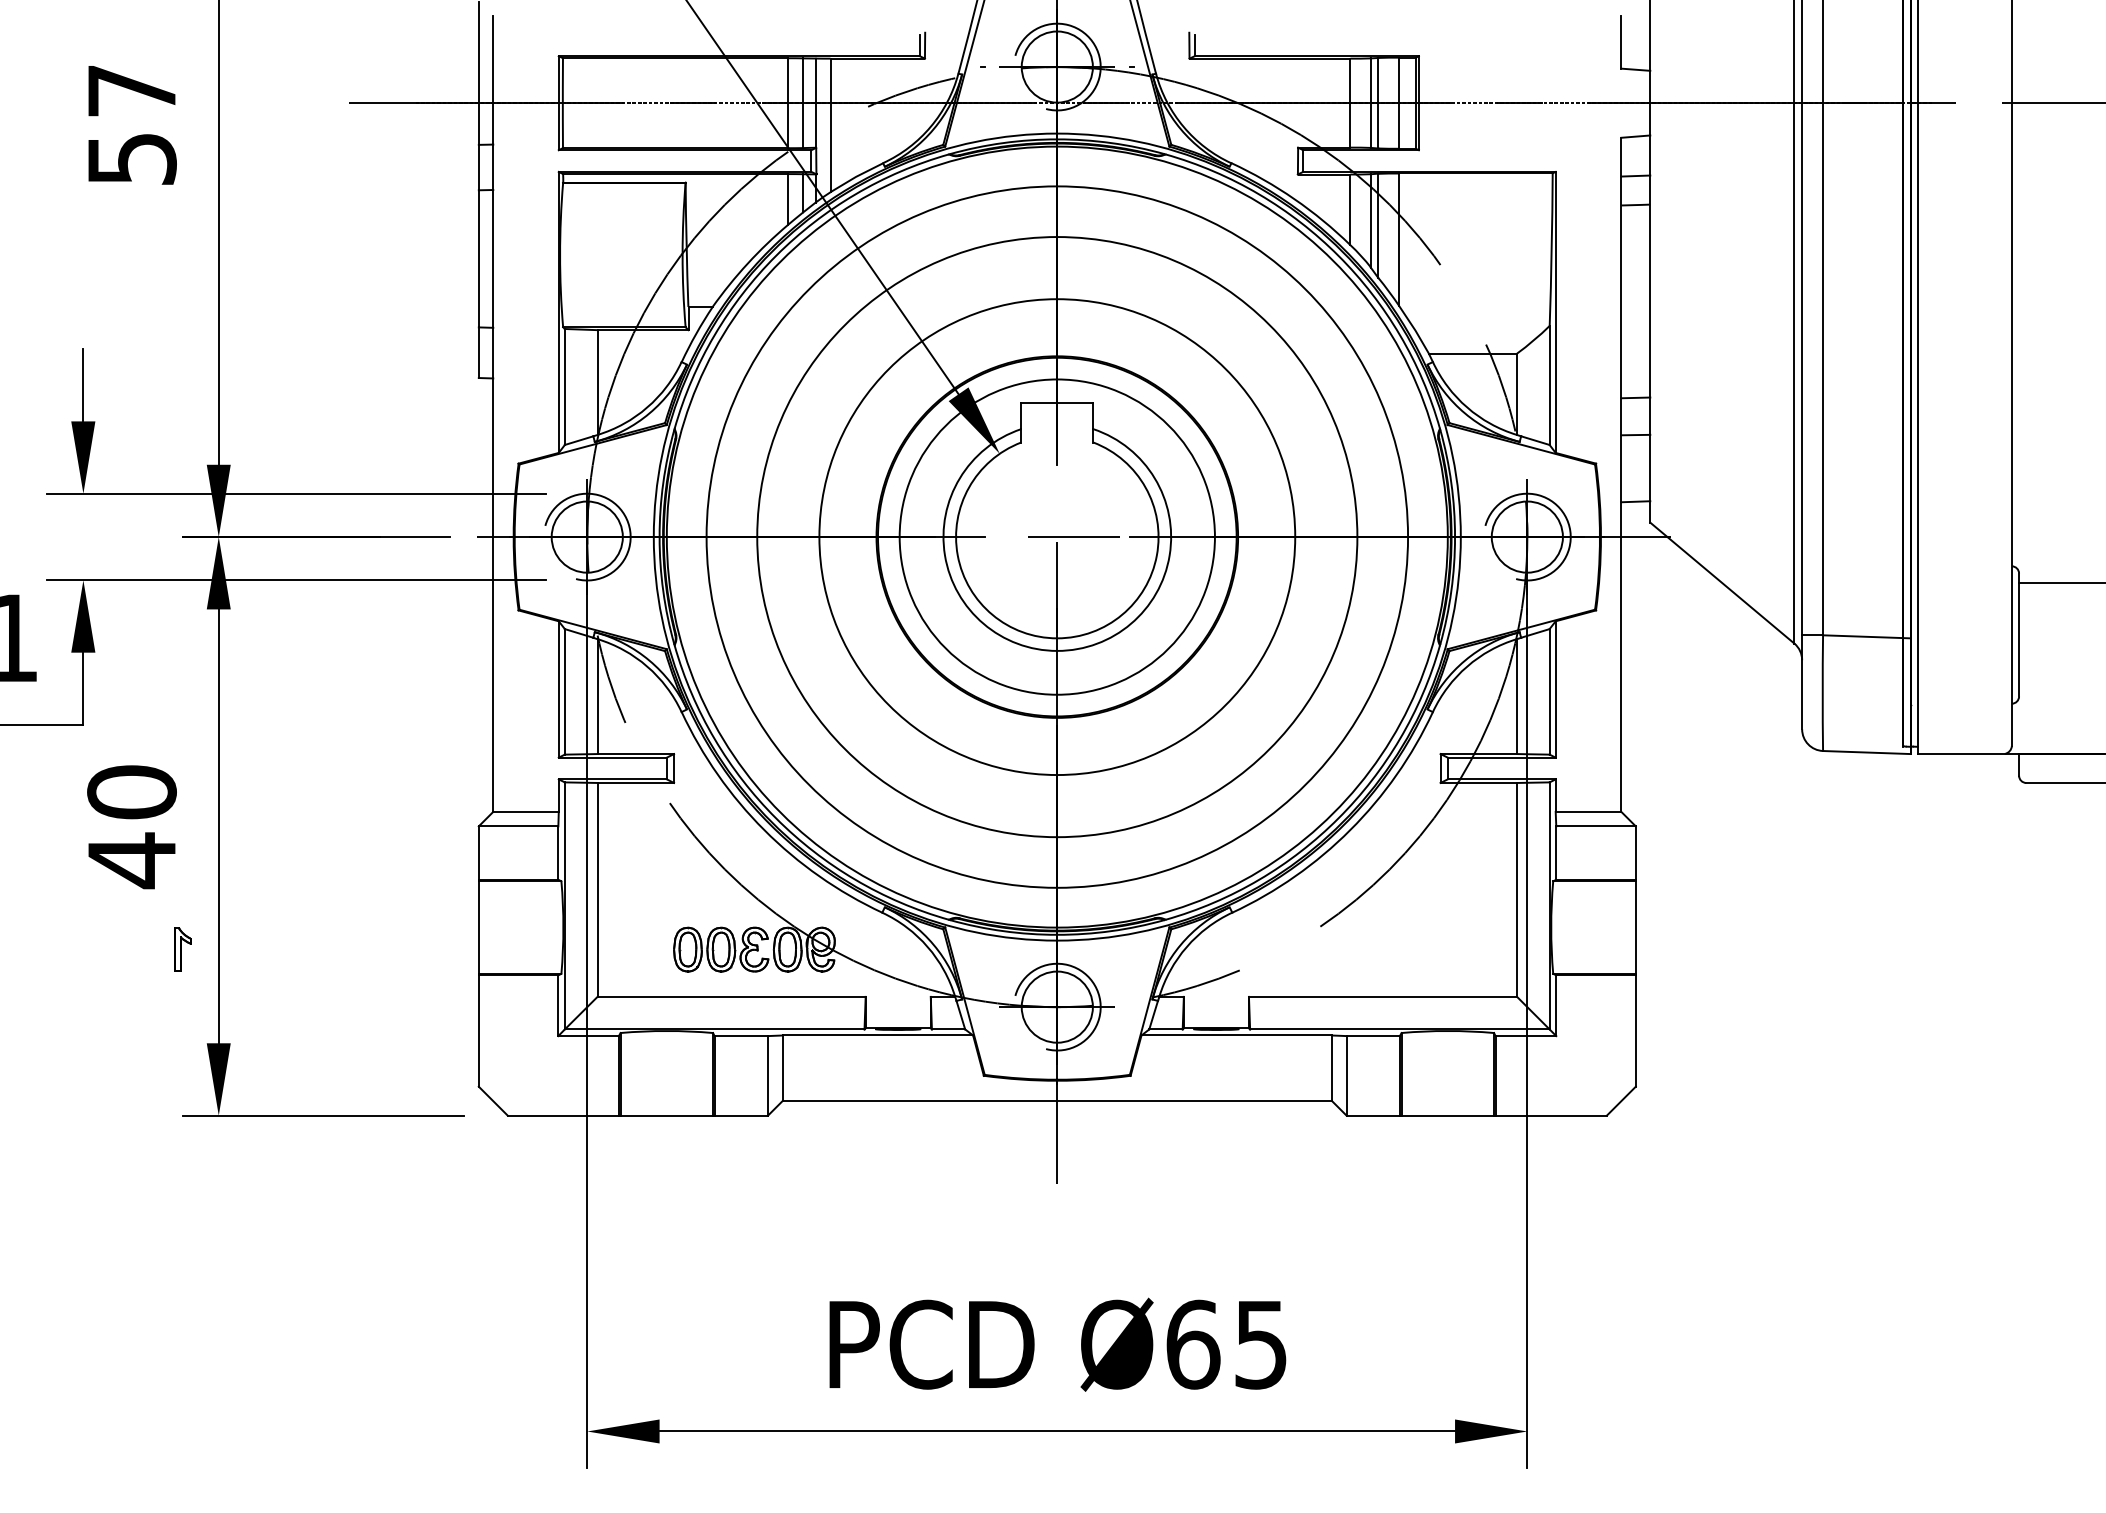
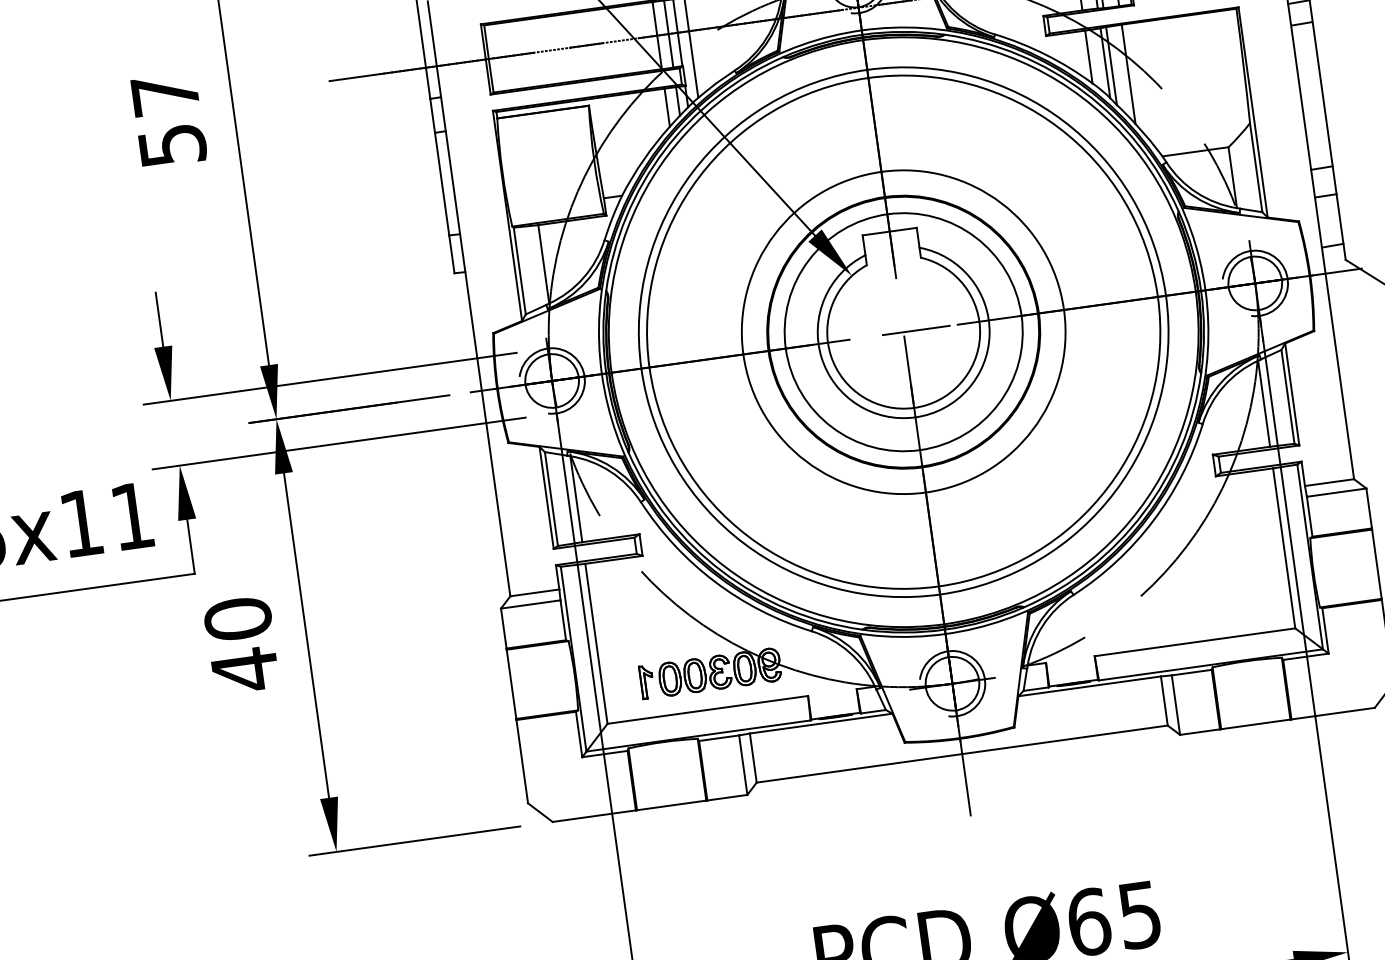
circle: (1056, 536) -> (903, 331), size x0.71
circle: (1057, 536) -> (903, 331), size x1.43
part: (182, 949) -> (646, 682), moved

